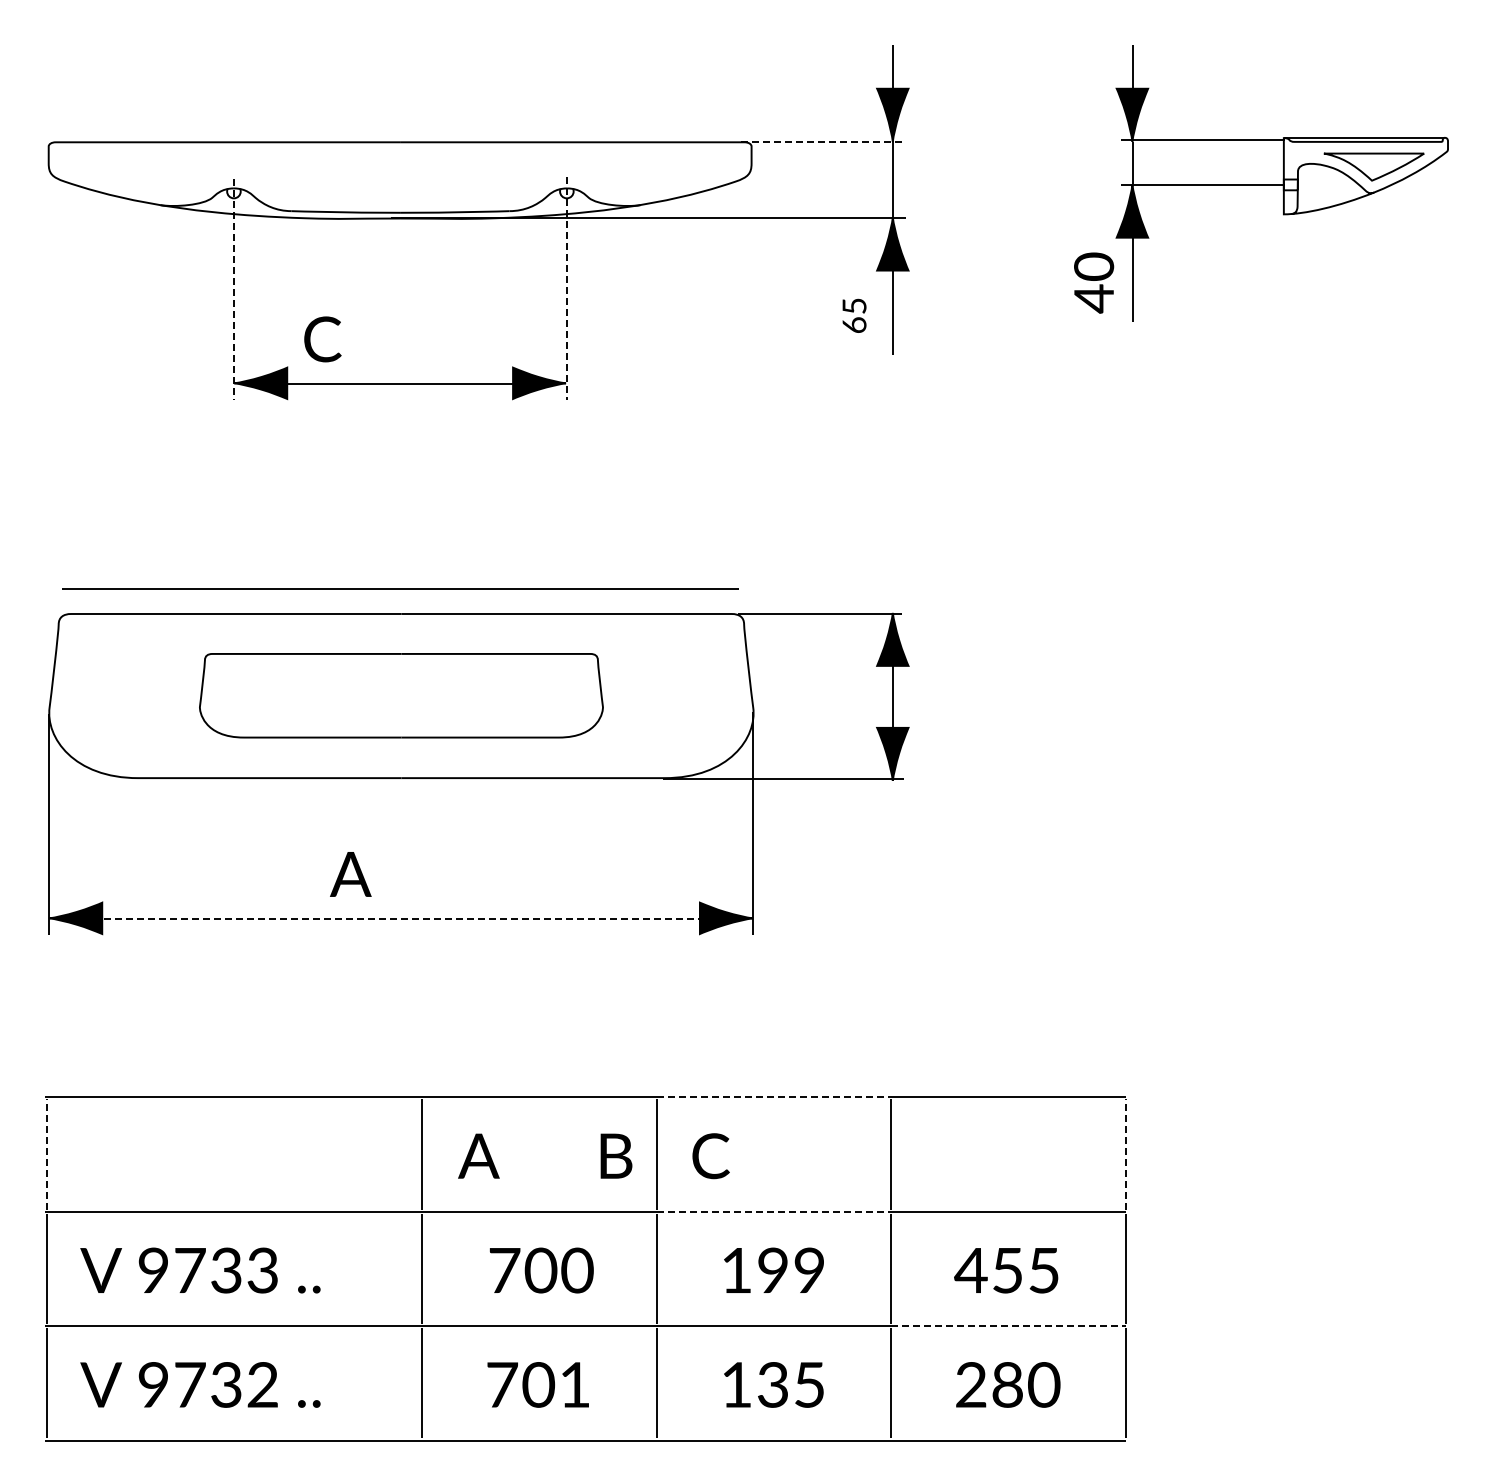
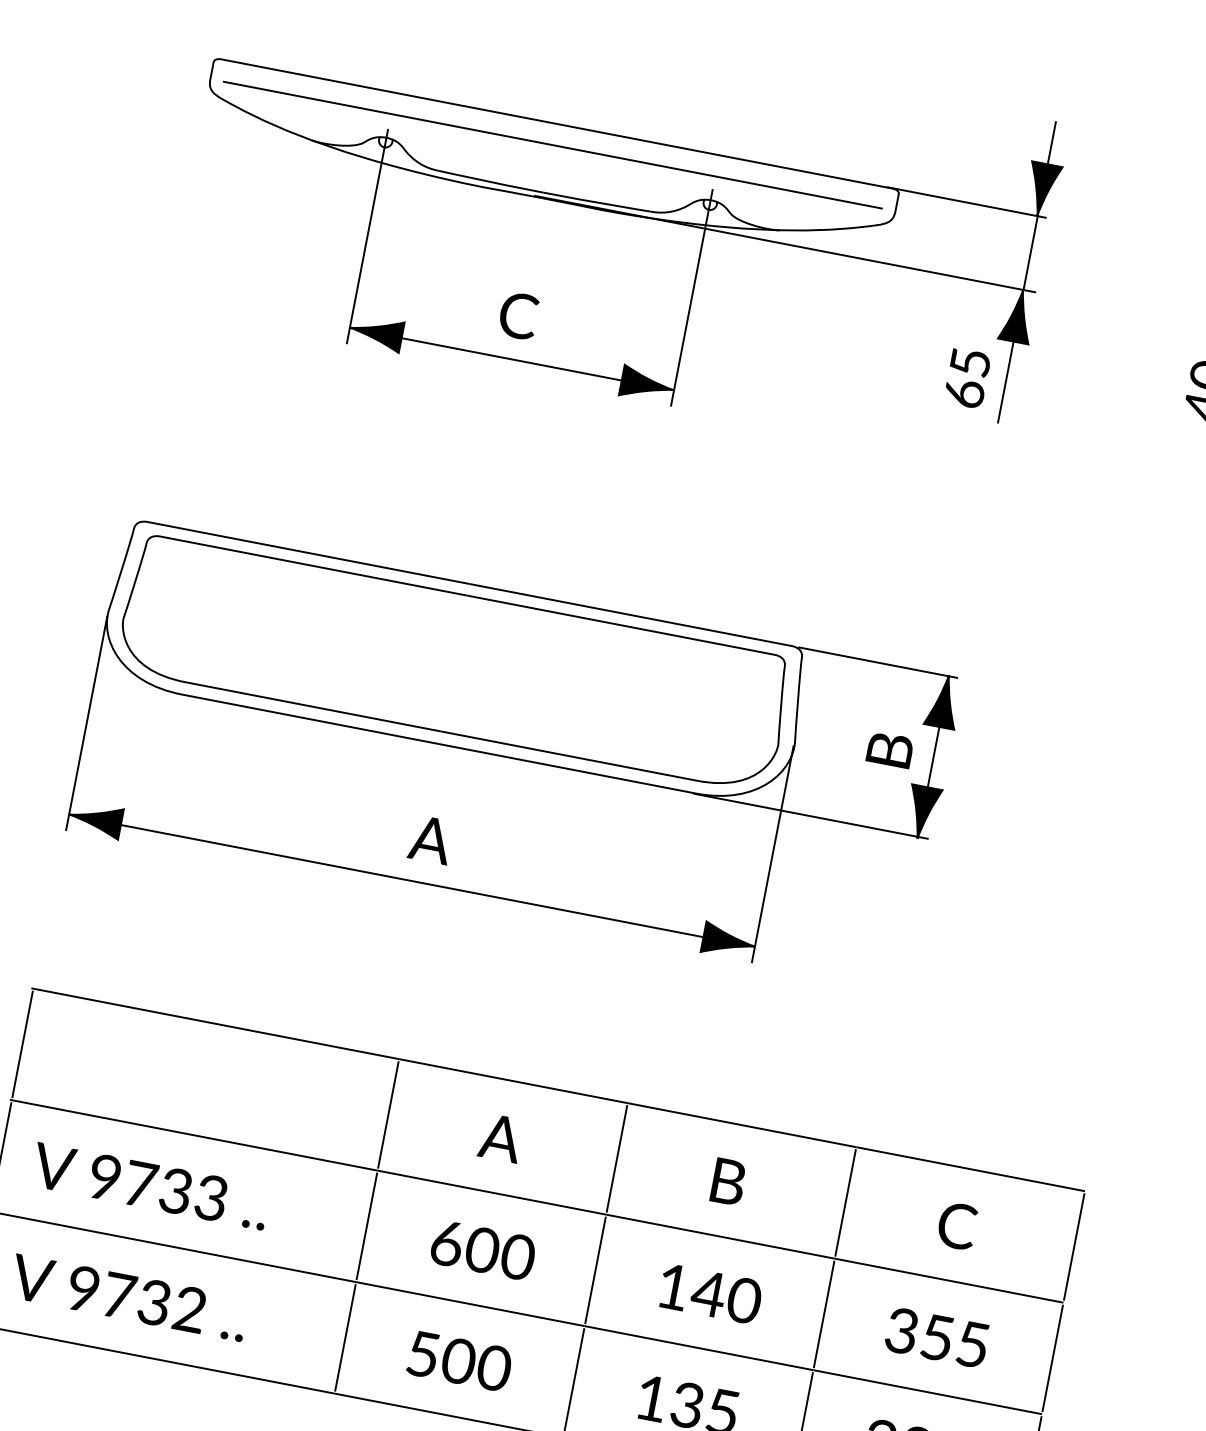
line: (820, 141) -> (966, 202), dashed -> solid
line: (566, 288) -> (691, 297), dashed -> solid
line: (234, 290) -> (367, 237), dashed -> solid
part: (854, 315) -> (967, 378), size x1.67
text: (322, 339) -> (518, 315), moved
line: (400, 588) -> (553, 144), moved
part: (401, 695) -> (454, 663), size x1.67
part: (848, 697) -> (889, 749), added
text: (350, 874) -> (430, 839), moved
line: (413, 918) -> (424, 883), dashed -> solid
line: (774, 1097) -> (742, 1125), dashed -> solid
line: (46, 1154) -> (22, 1044), dashed -> solid
line: (1125, 1154) -> (1074, 1246), dashed -> solid
text: (478, 1155) -> (500, 1137), moved
text: (616, 1155) -> (728, 1181), moved
text: (710, 1156) -> (956, 1226), moved
line: (774, 1211) -> (721, 1236), dashed -> solid
text: (504, 1270) -> (446, 1243), 700 -> 600
text: (790, 1270) -> (725, 1297), 199 -> 140
text: (970, 1270) -> (901, 1330), 455 -> 355
line: (1008, 1326) -> (927, 1392), dashed -> solid
text: (539, 1384) -> (459, 1361), 701 -> 500

